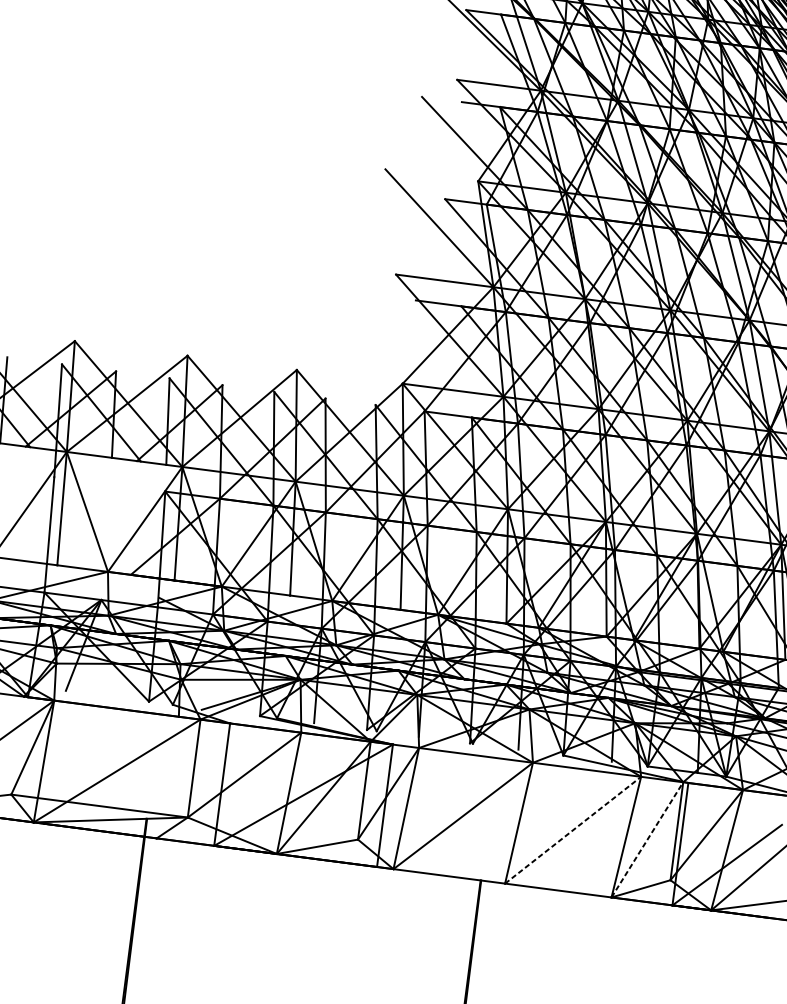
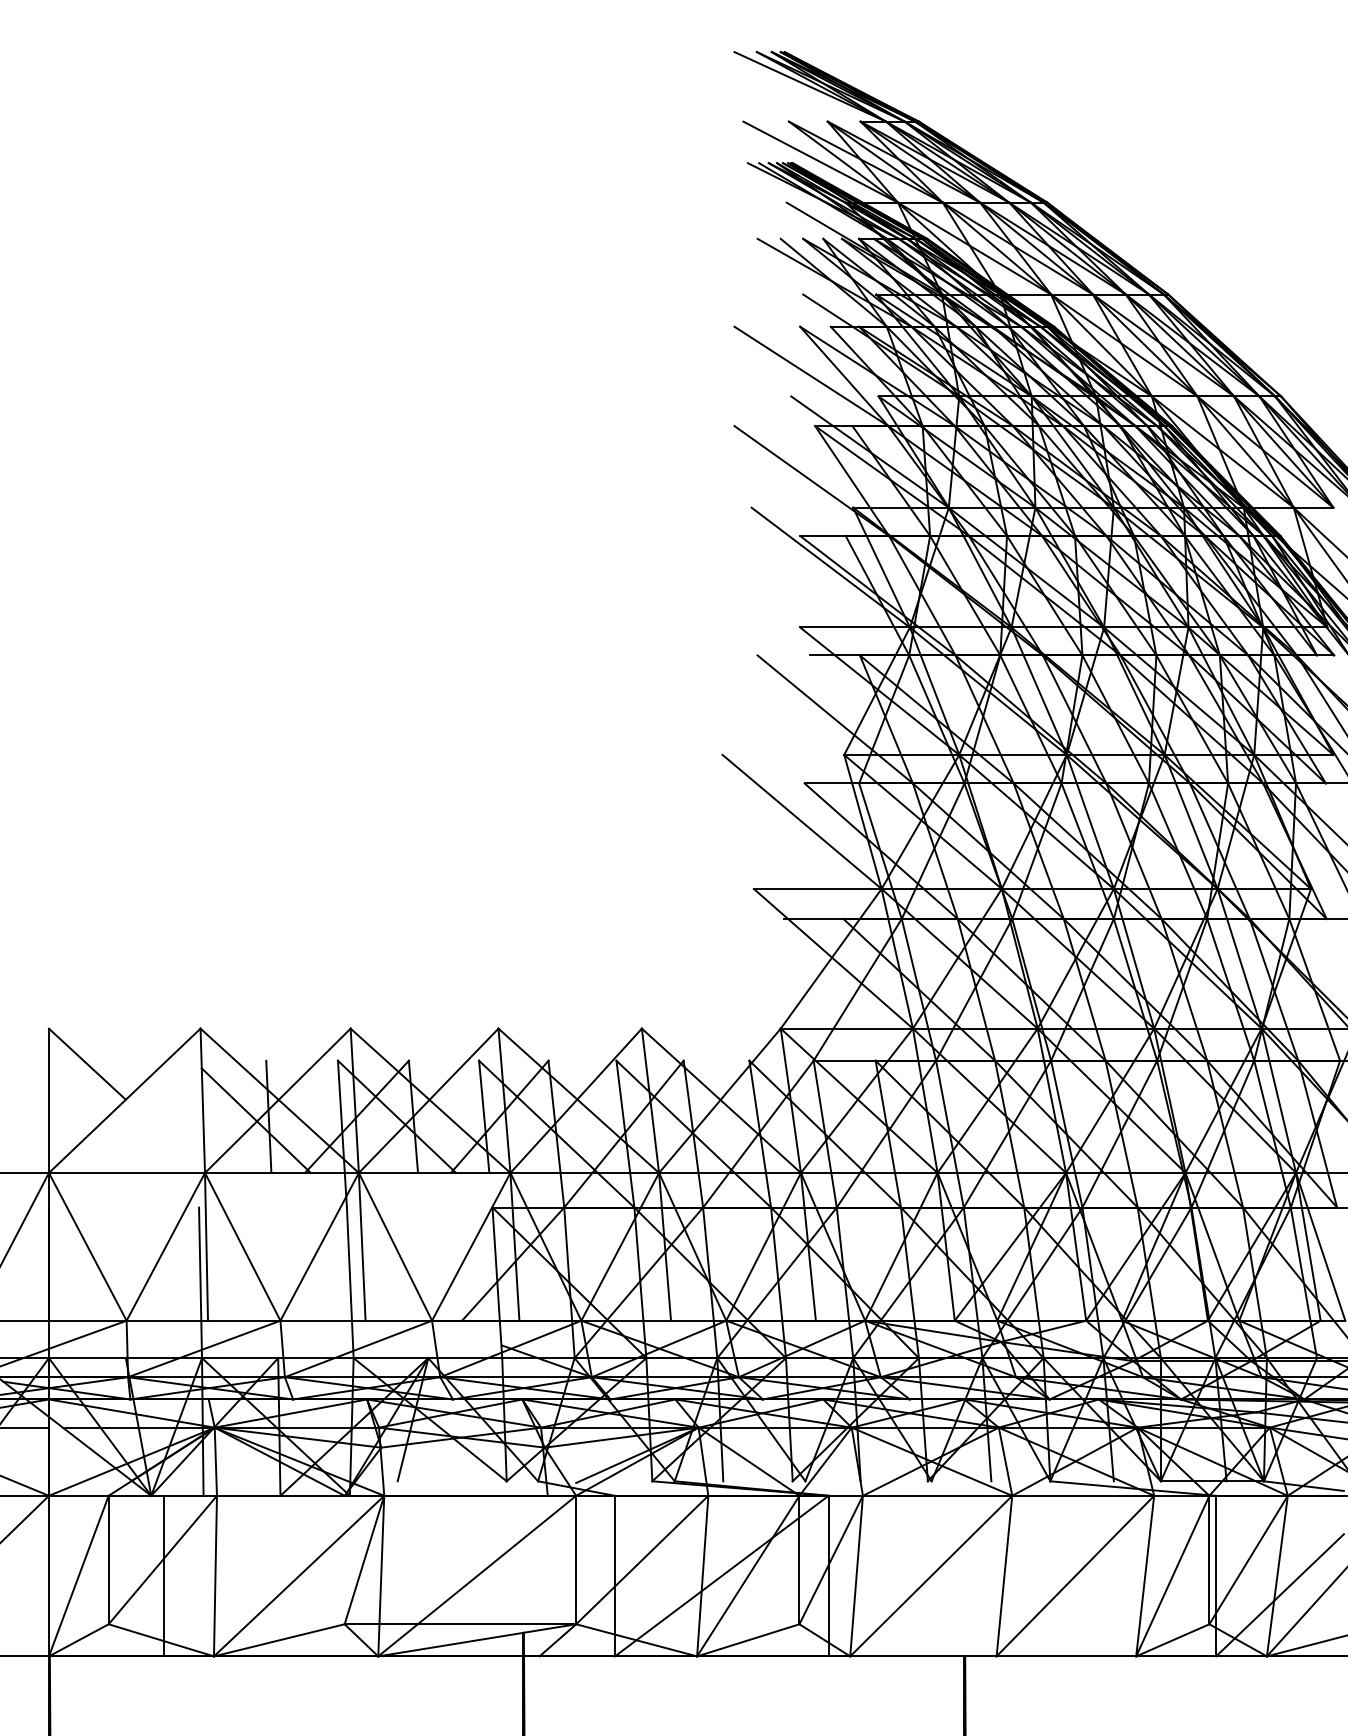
line: (573, 829) -> (1075, 1575), dashed -> solid
line: (647, 839) -> (1173, 1575), dashed -> solid

